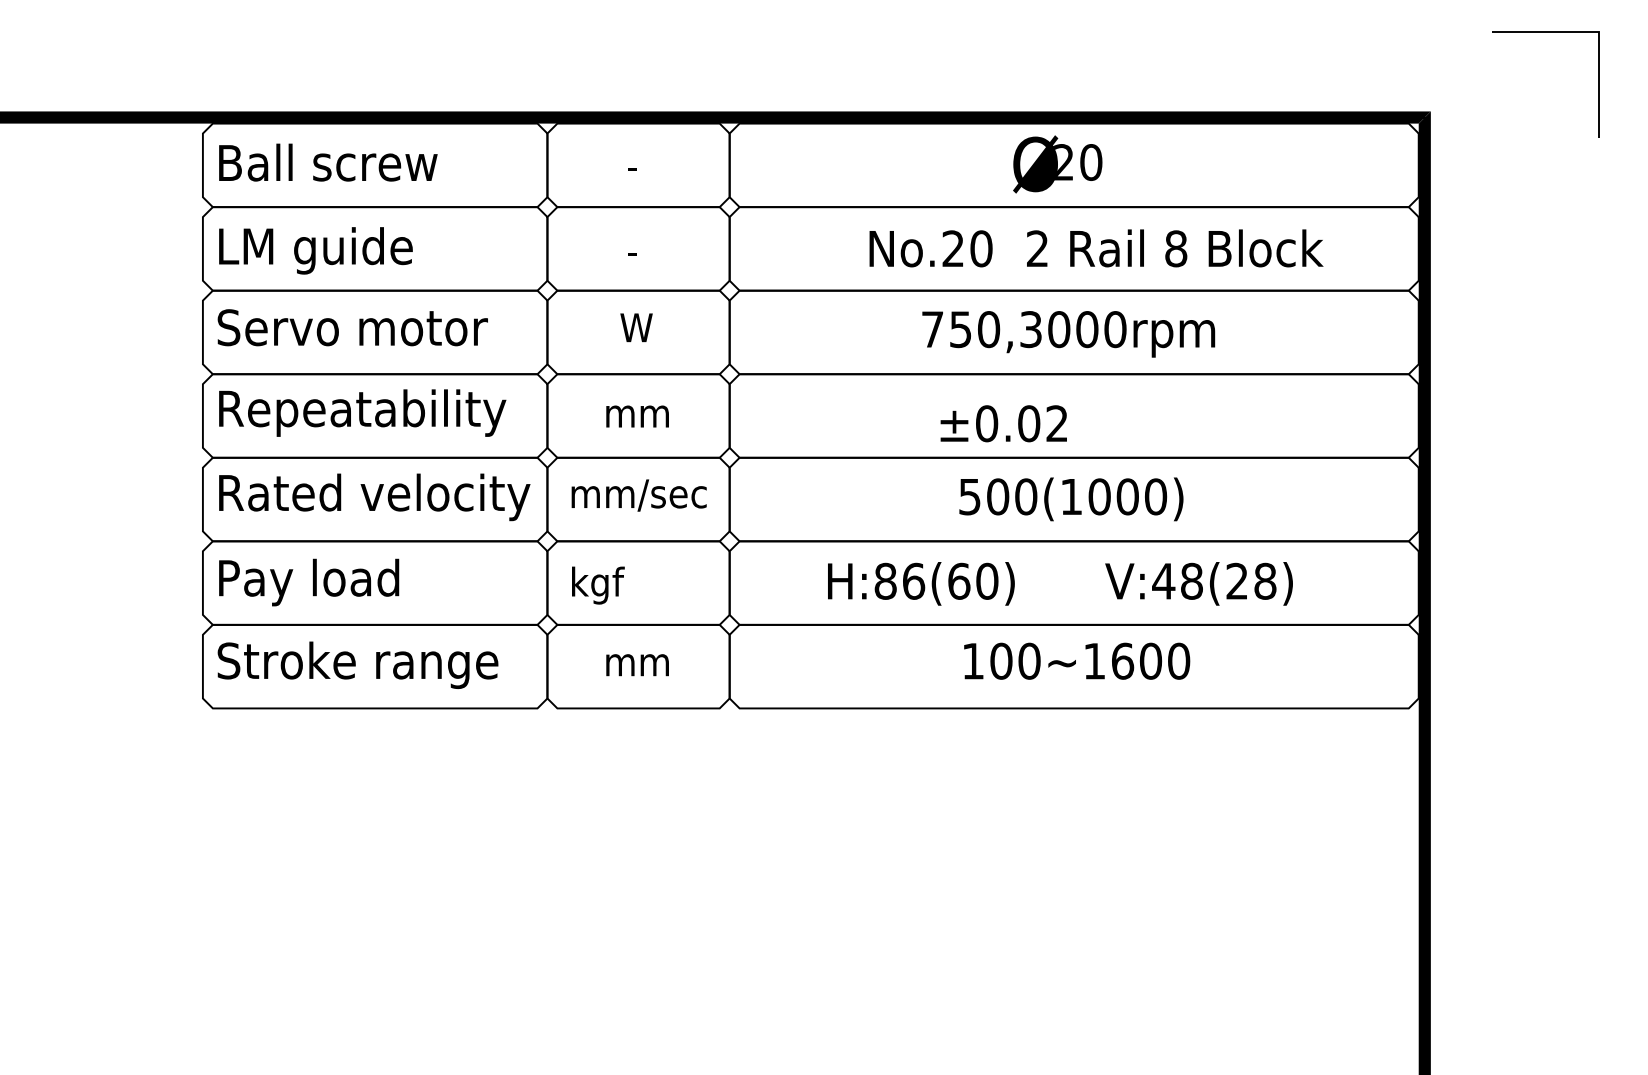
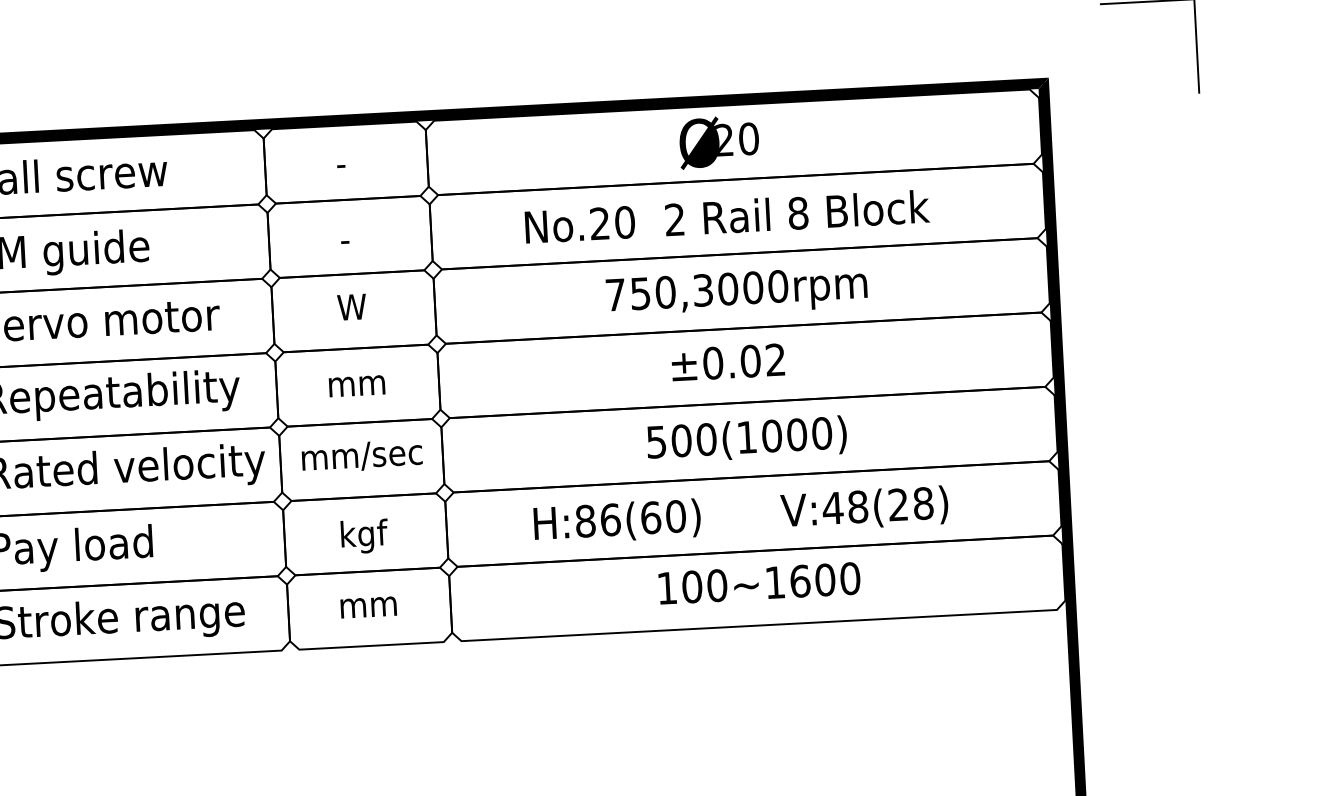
text: (1096, 248) -> (727, 216), moved
text: (1003, 423) -> (727, 362), moved
text: (598, 585) -> (364, 536), moved

